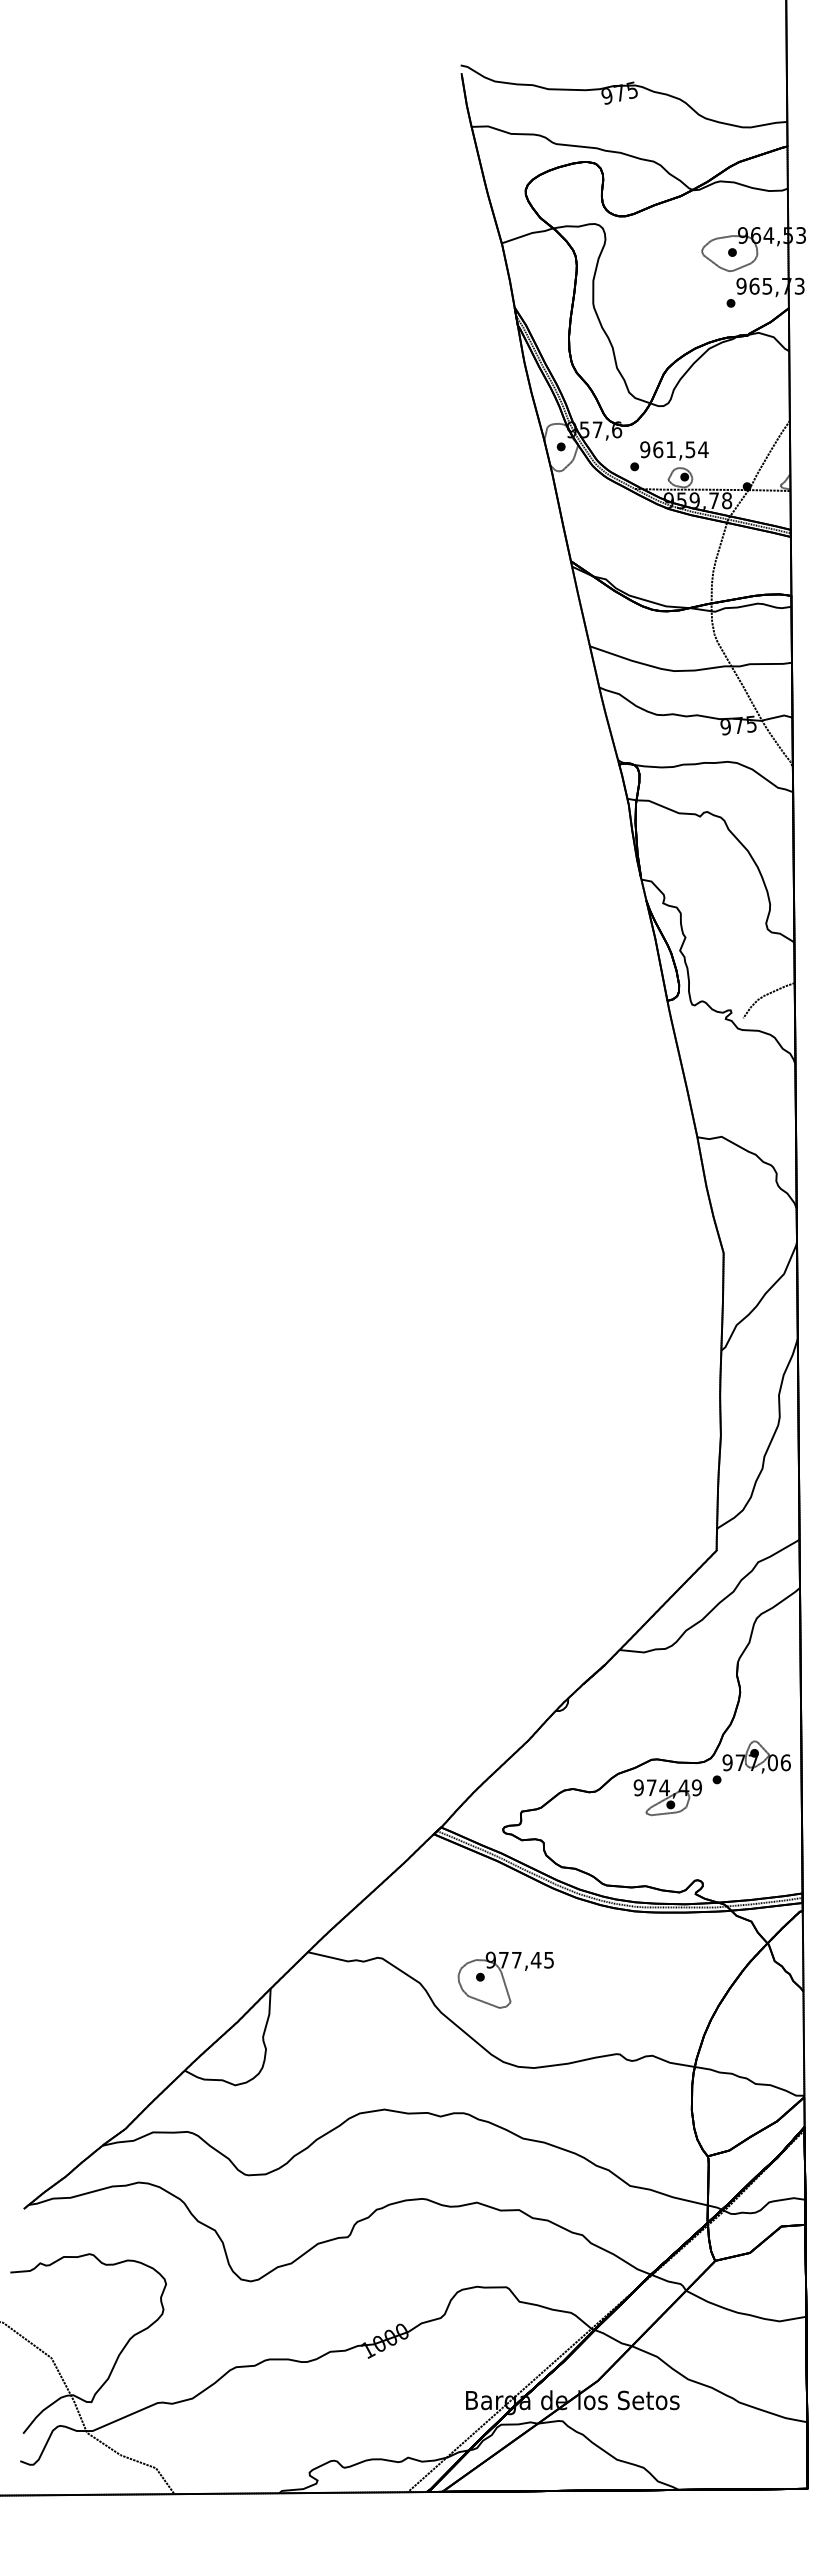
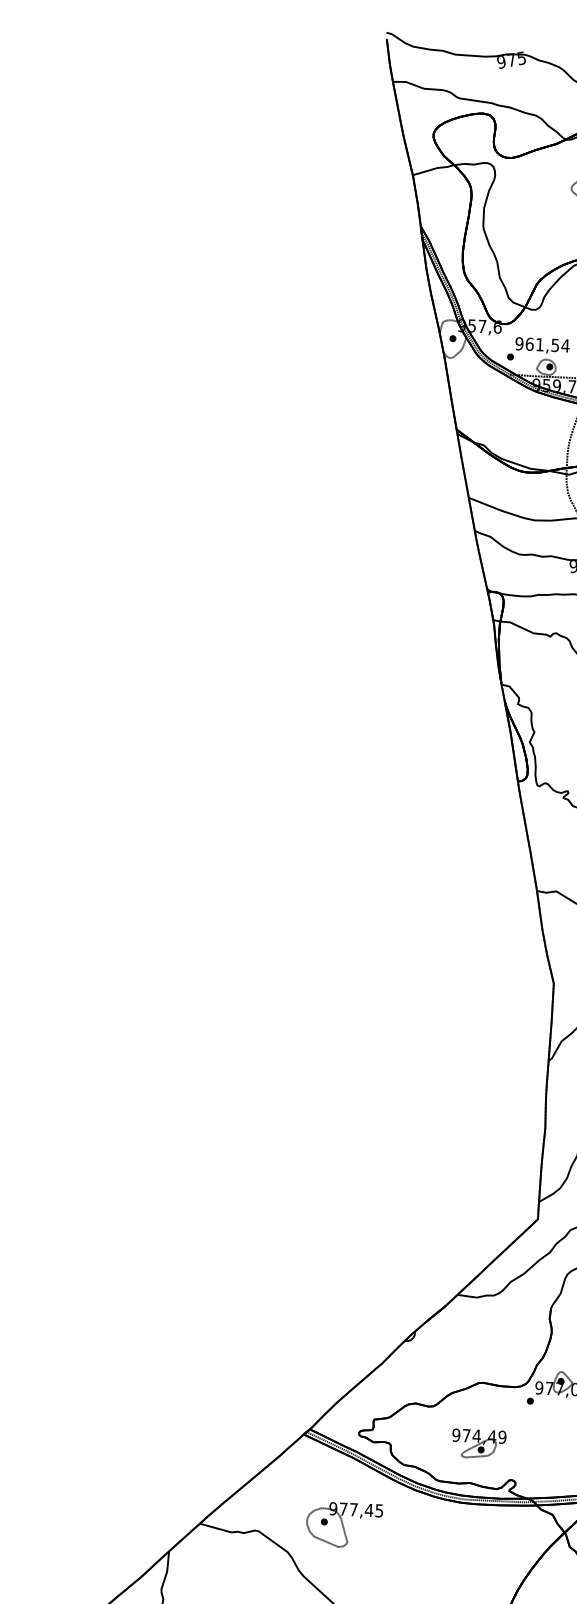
part: (667, 1797) -> (478, 1443), moved
part: (505, 1979) -> (344, 1524), moved

